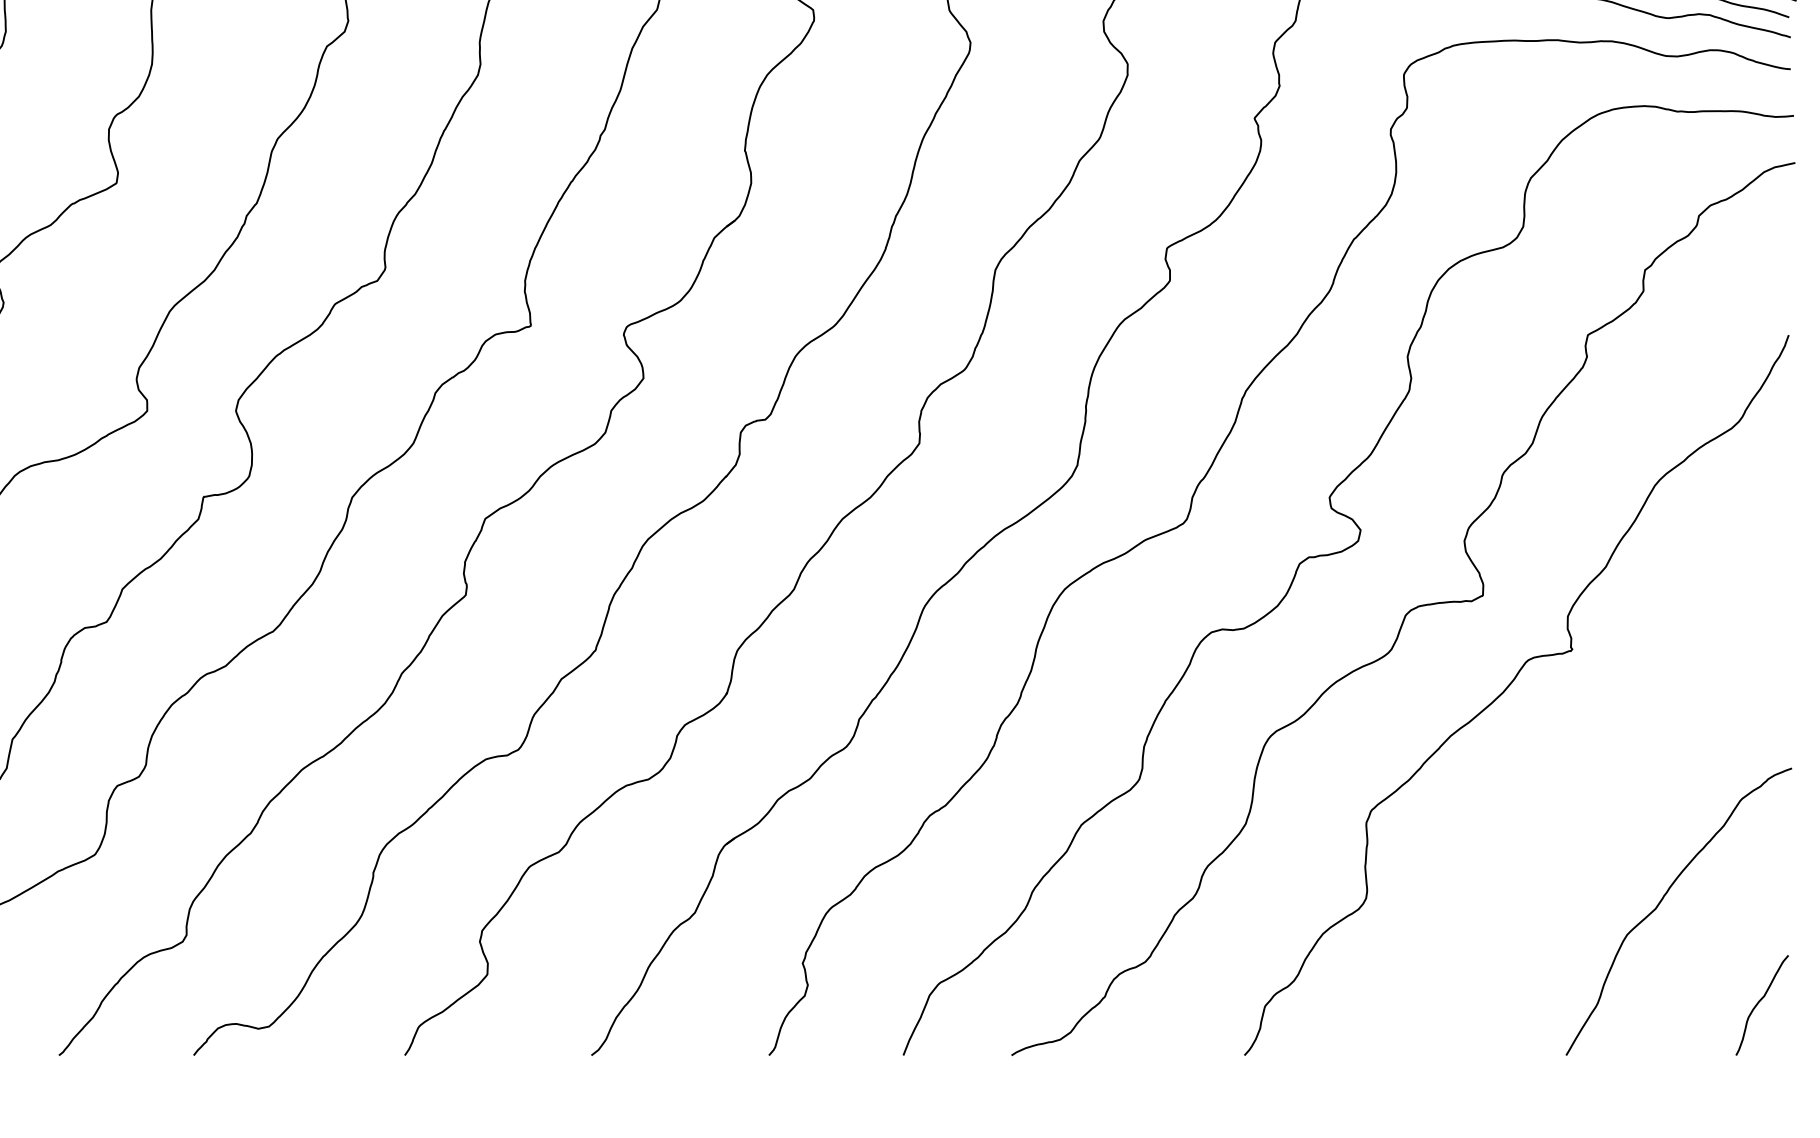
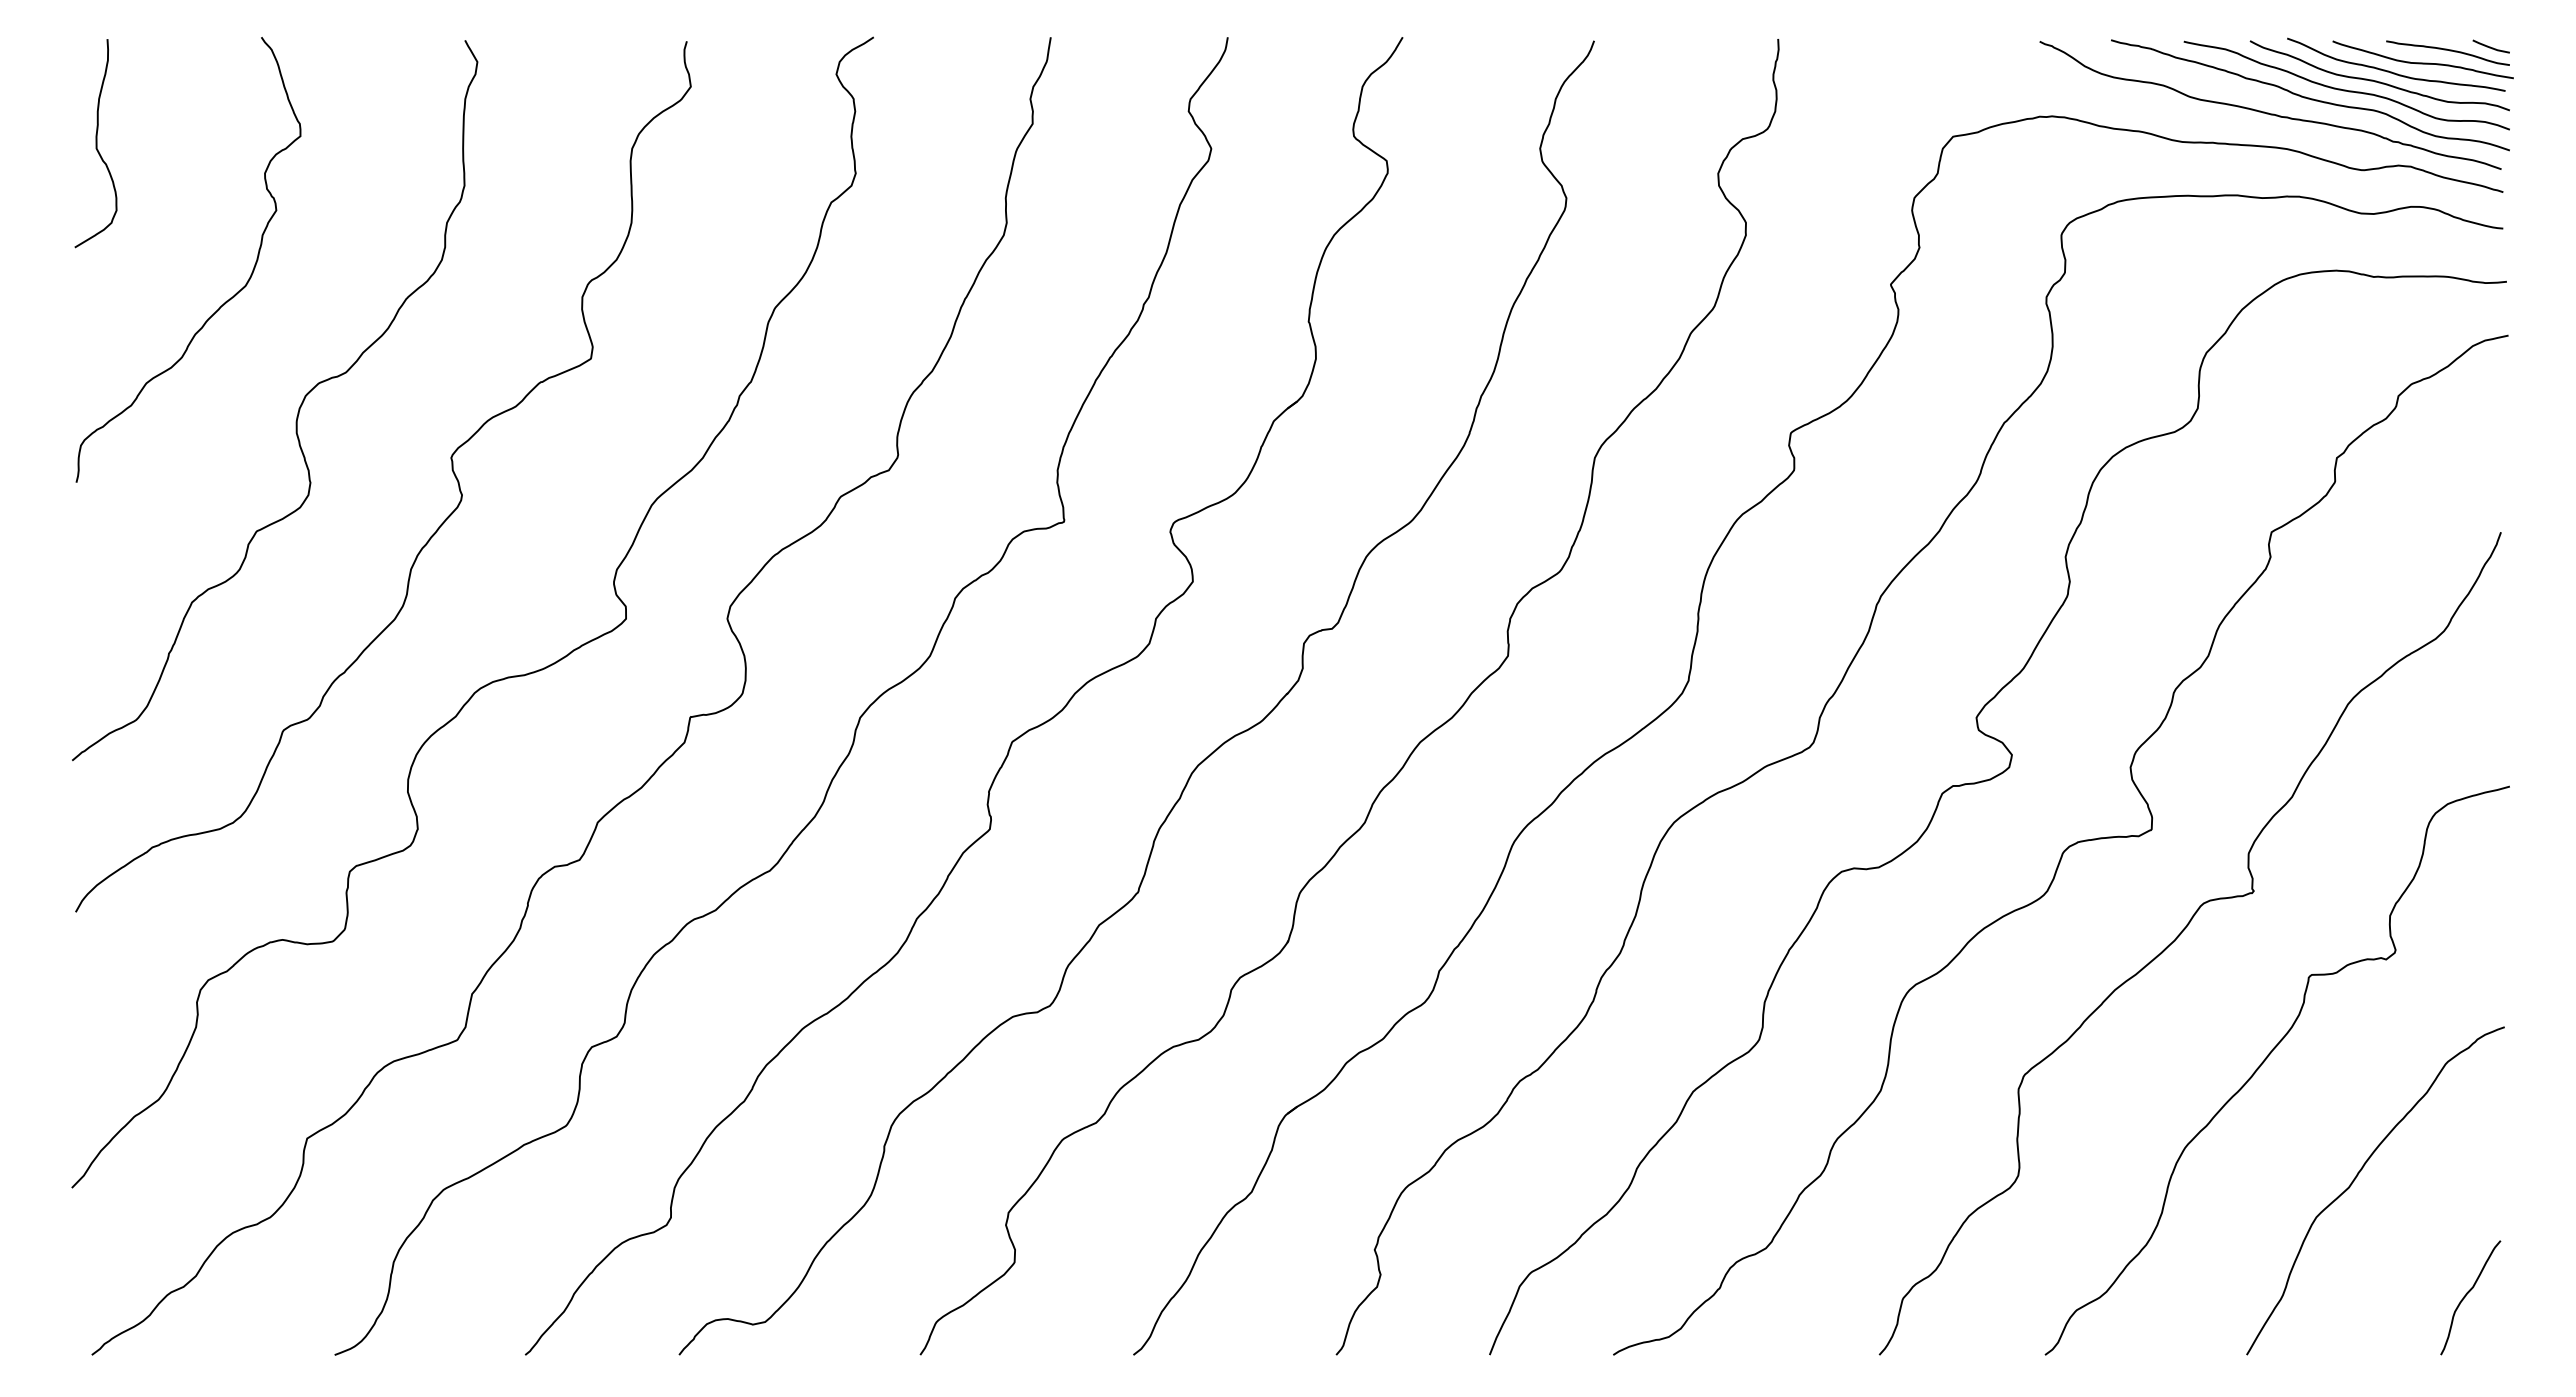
curve: (1581, 799) -> (2264, 1062), added

